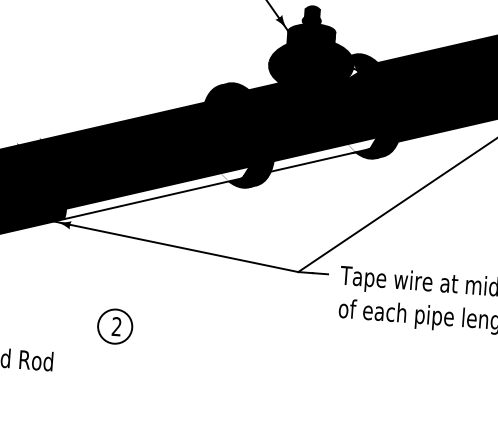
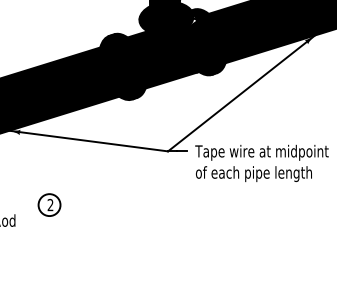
fill: (325, 149) -> (179, 71), added
fill: (158, 188) -> (74, 104), added
part: (115, 325) -> (49, 204), moved

